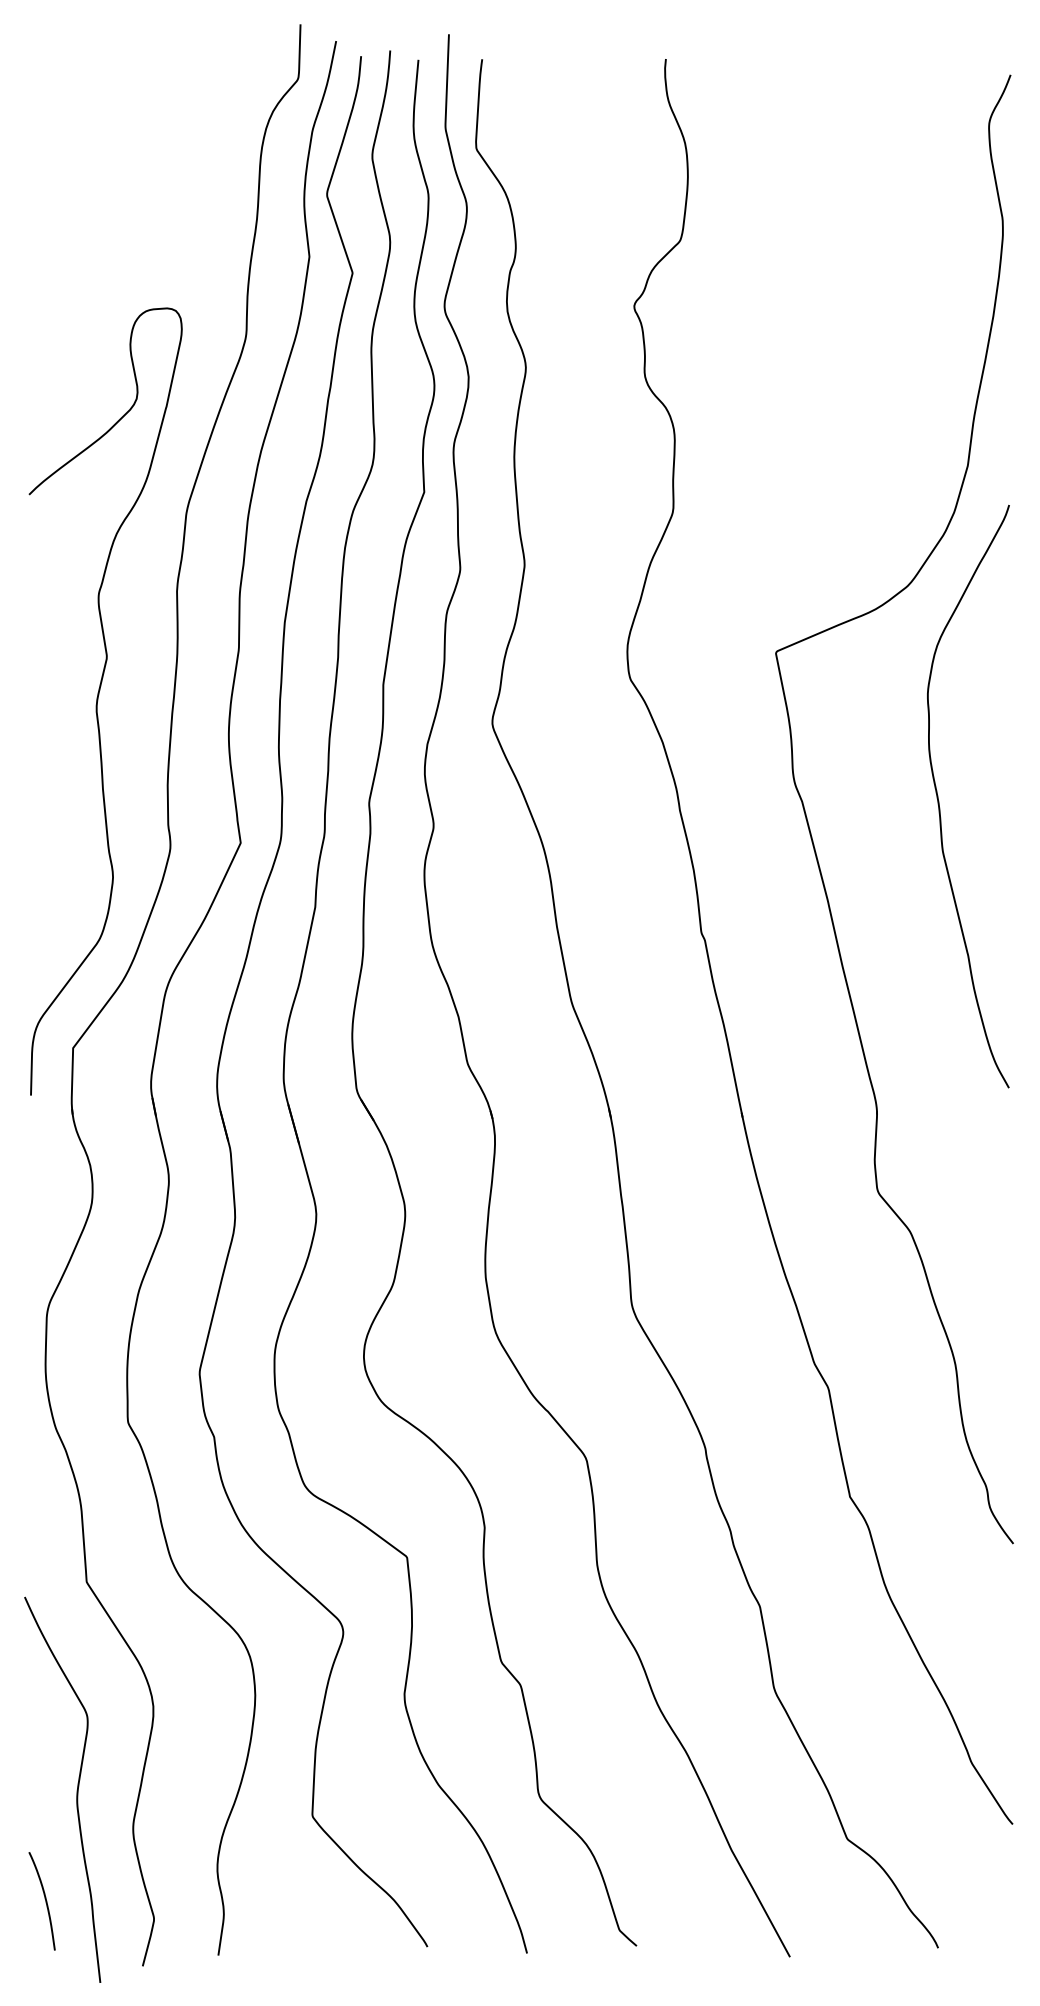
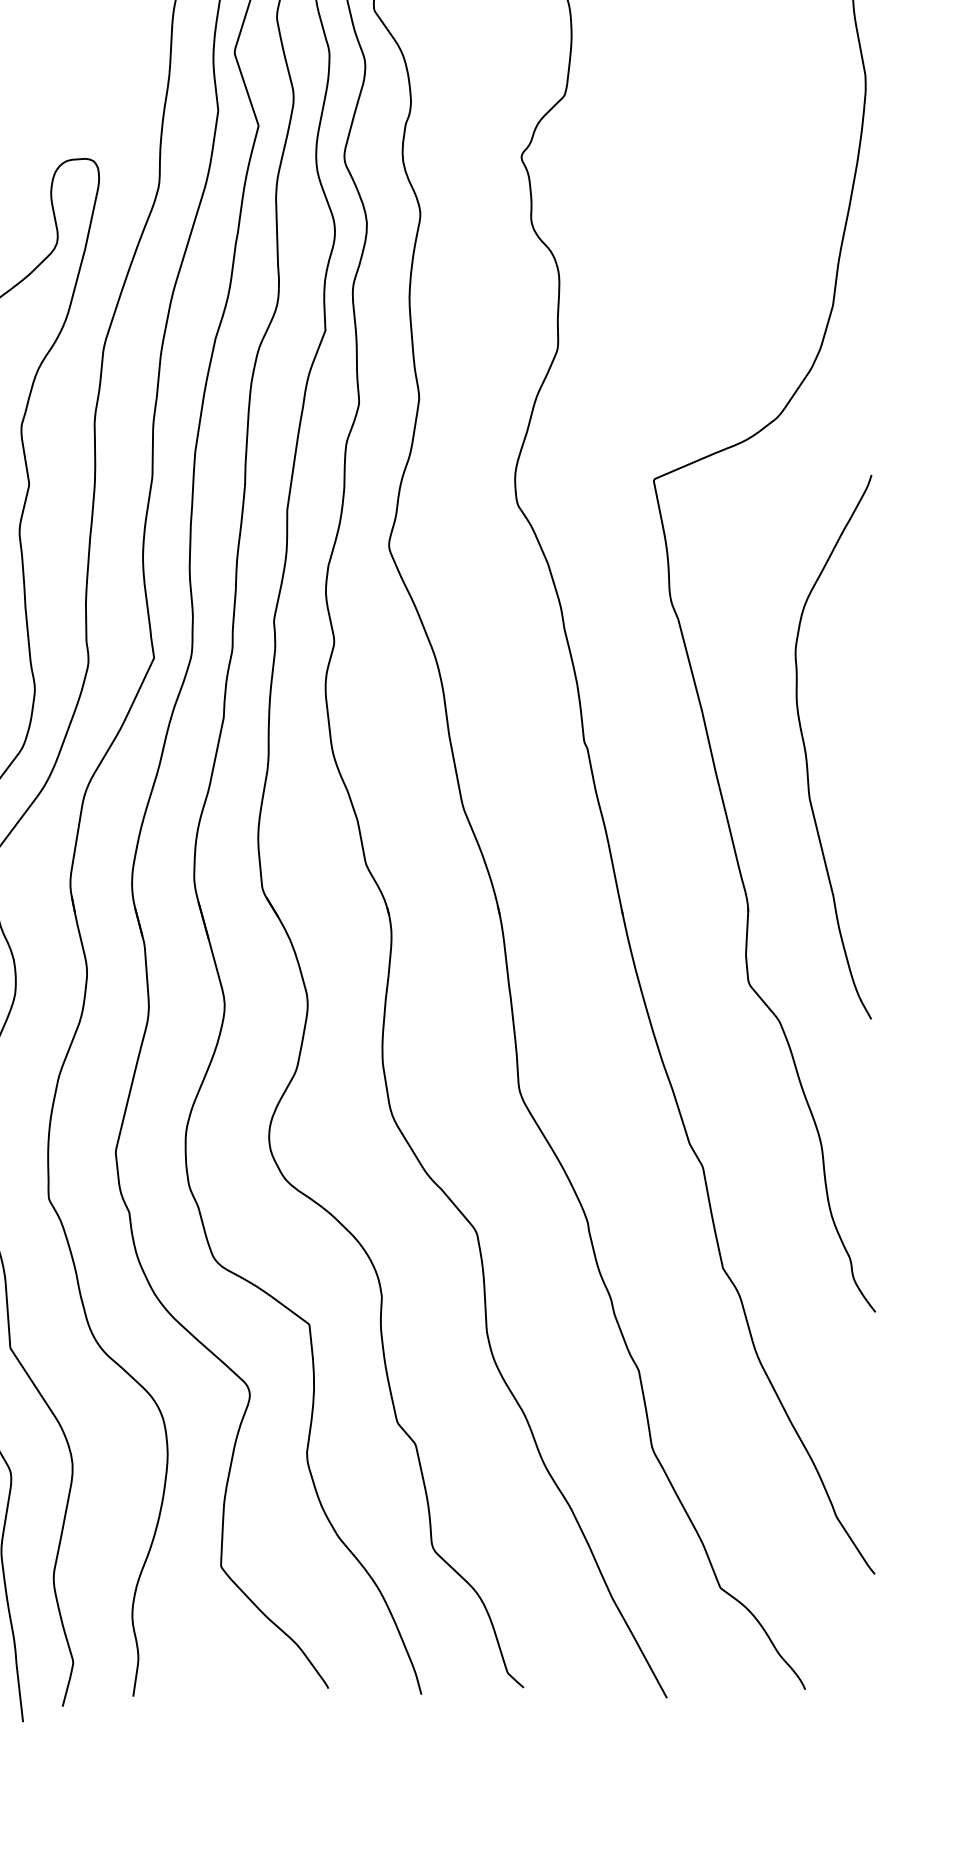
curve: (939, 801) -> (806, 751), moved

